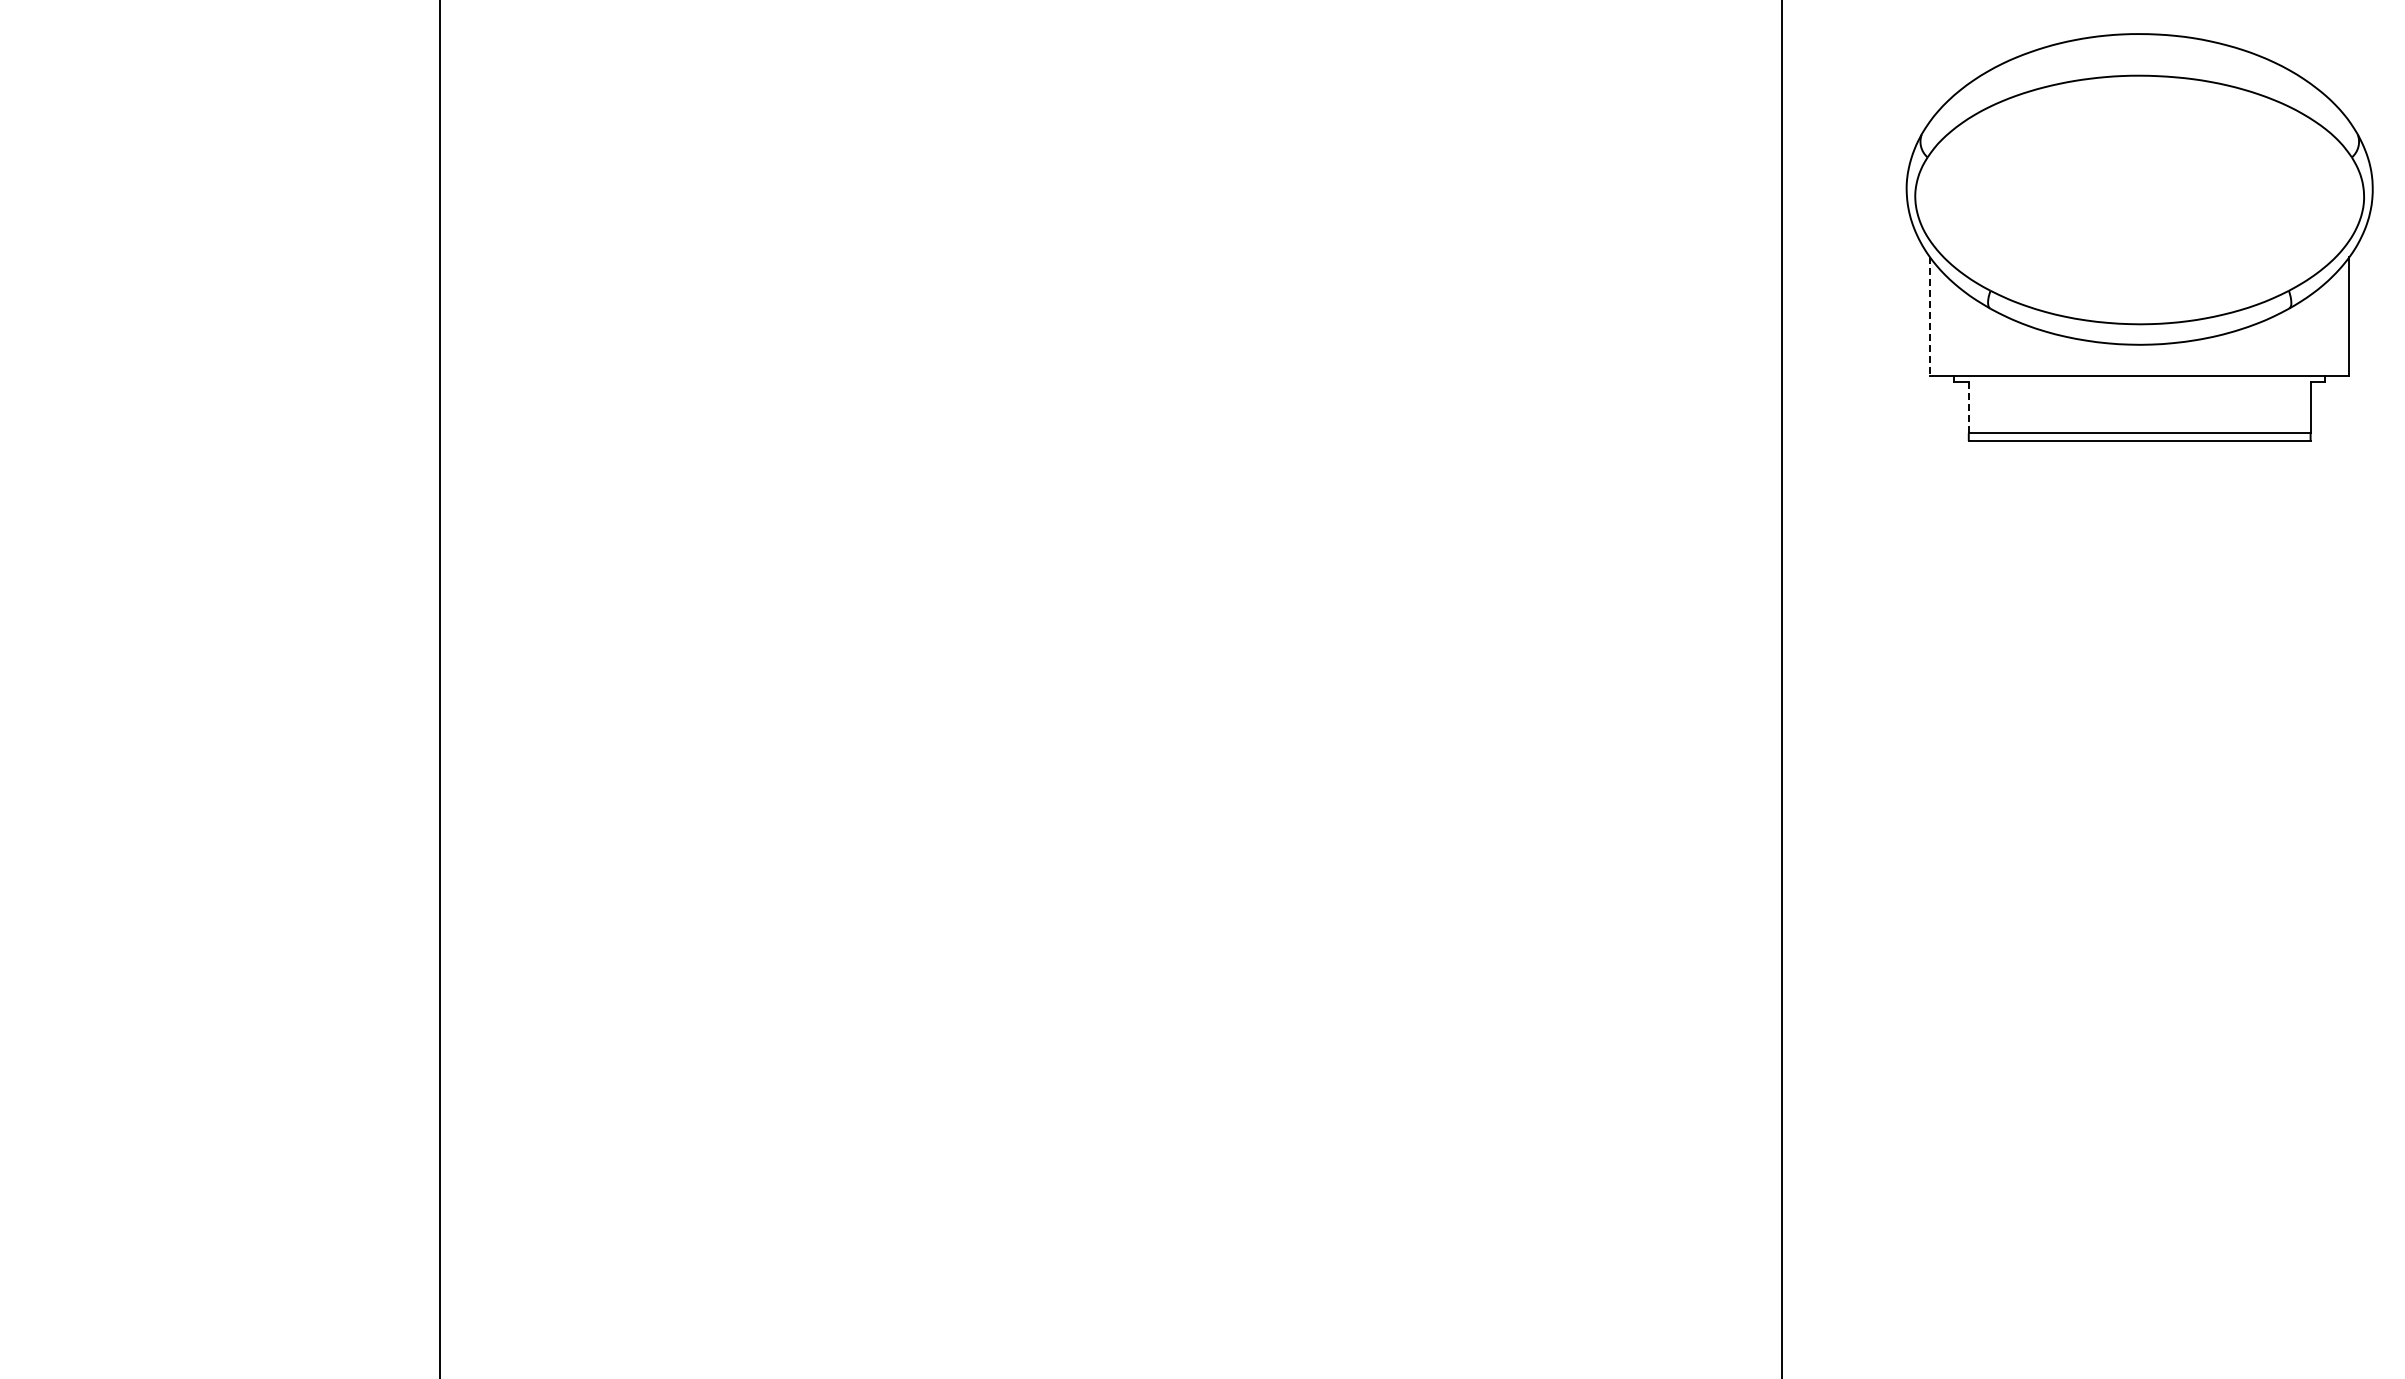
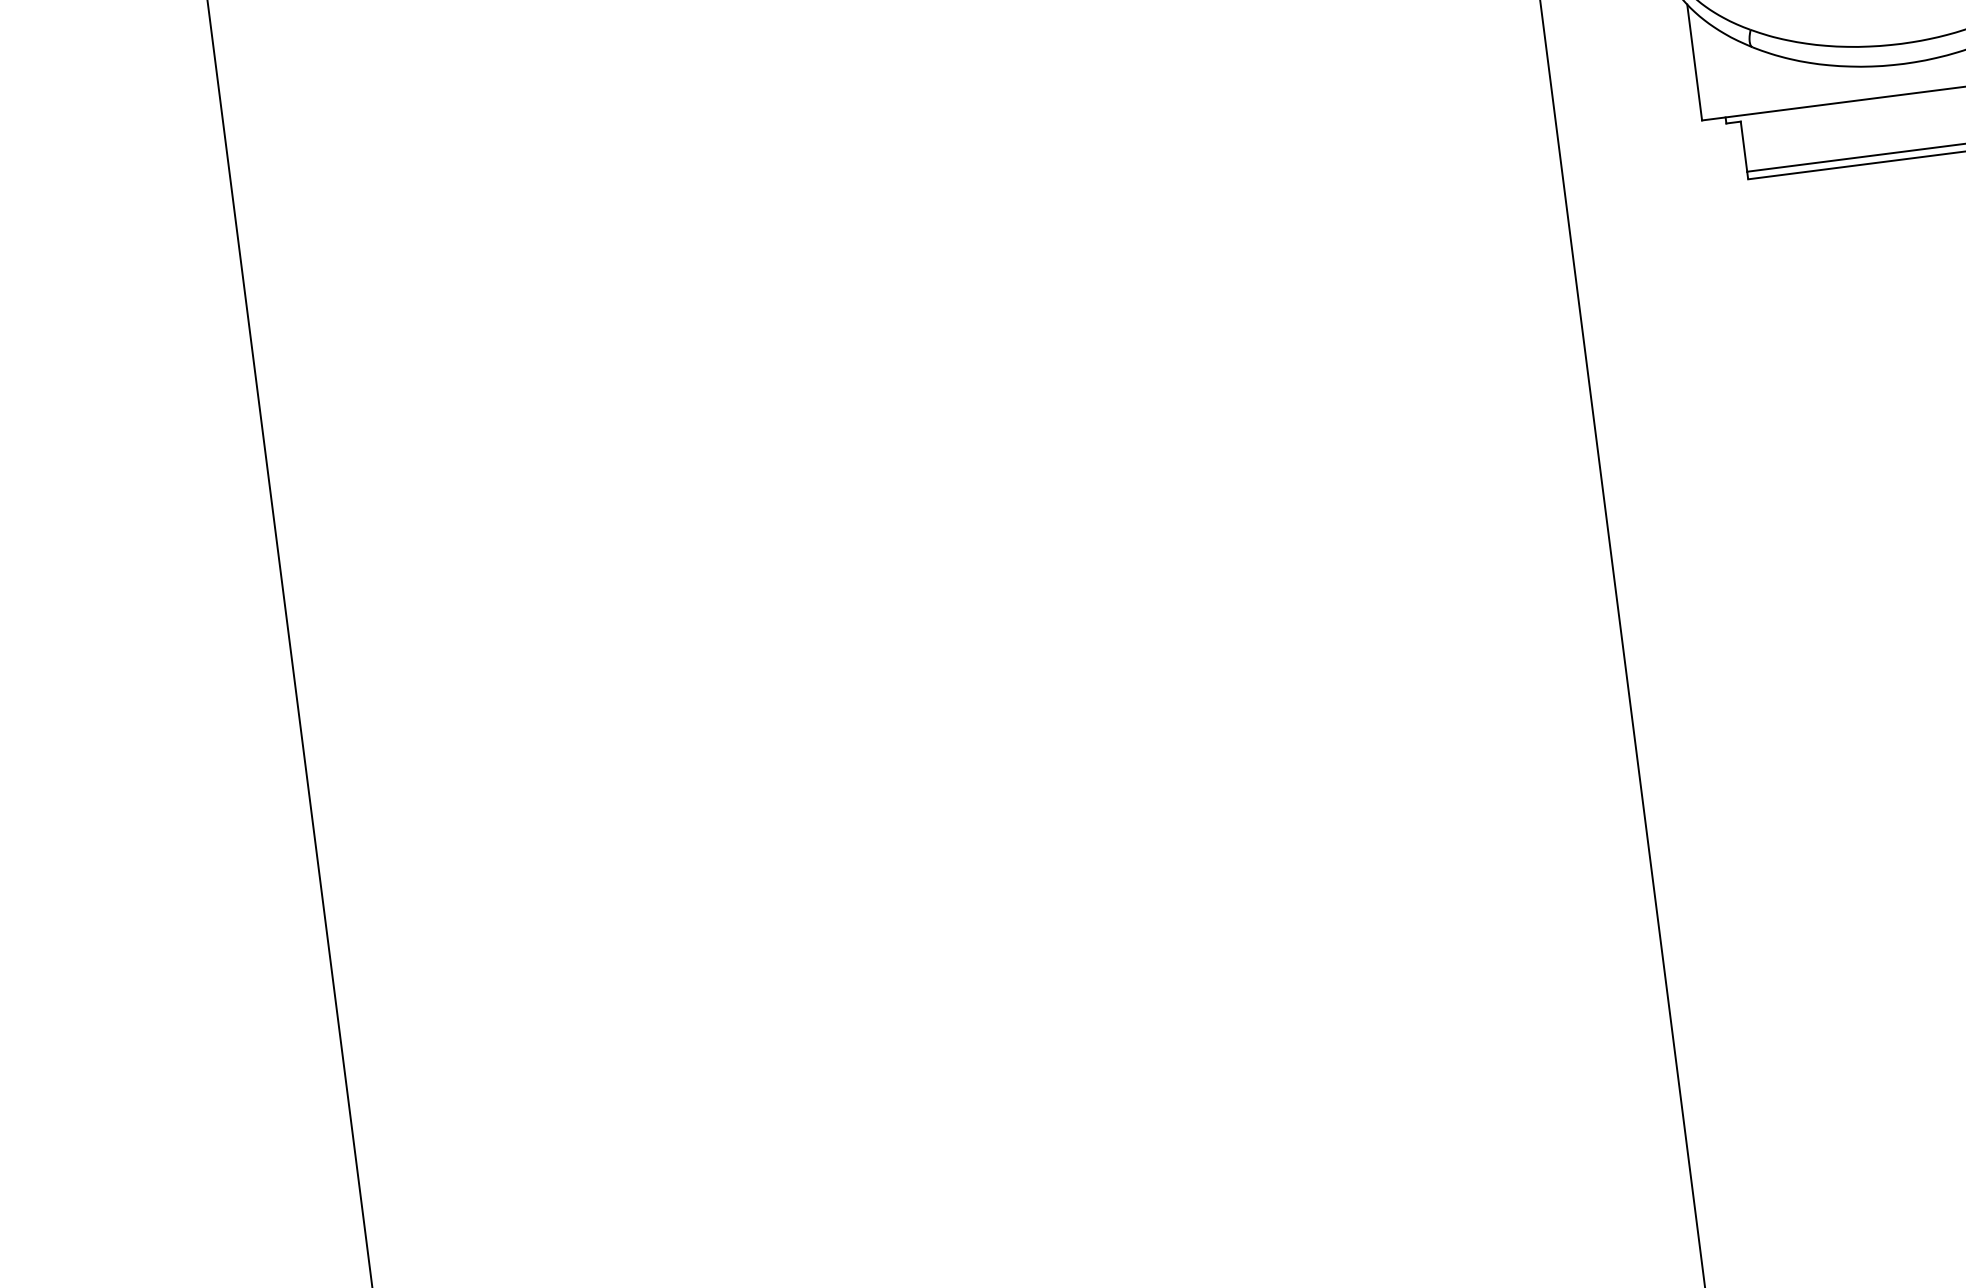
line: (1929, 316) -> (1694, 62), dashed -> solid
line: (1968, 407) -> (1743, 146), dashed -> solid

